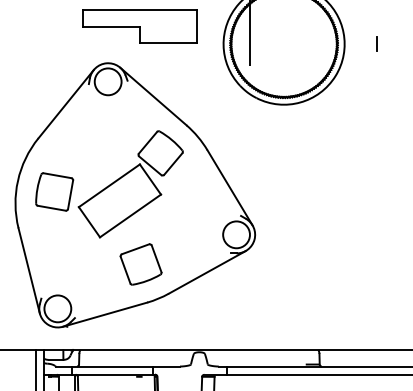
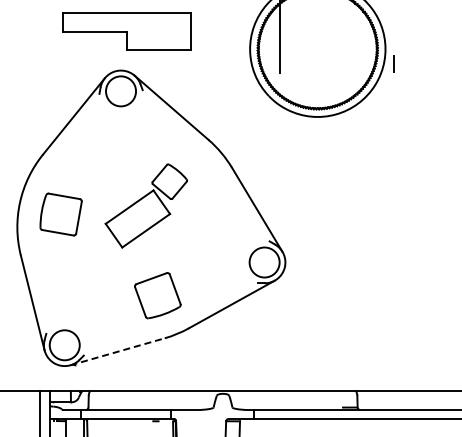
part: (139, 26) -> (126, 31), moved
line: (376, 43) -> (393, 63), moved
part: (130, 183) -> (146, 205), size x0.7
line: (105, 314) -> (118, 351), solid -> dashed

